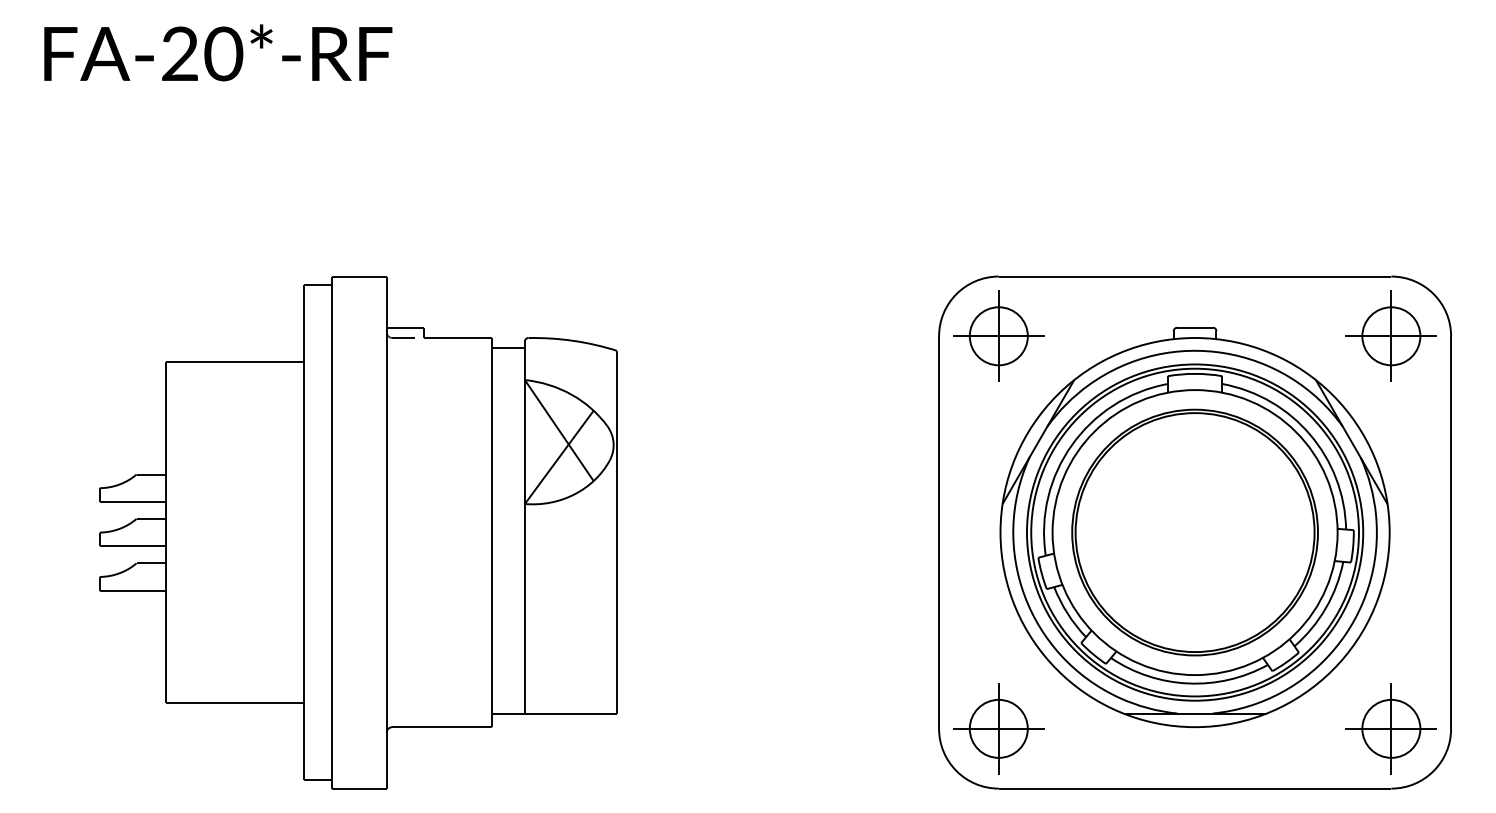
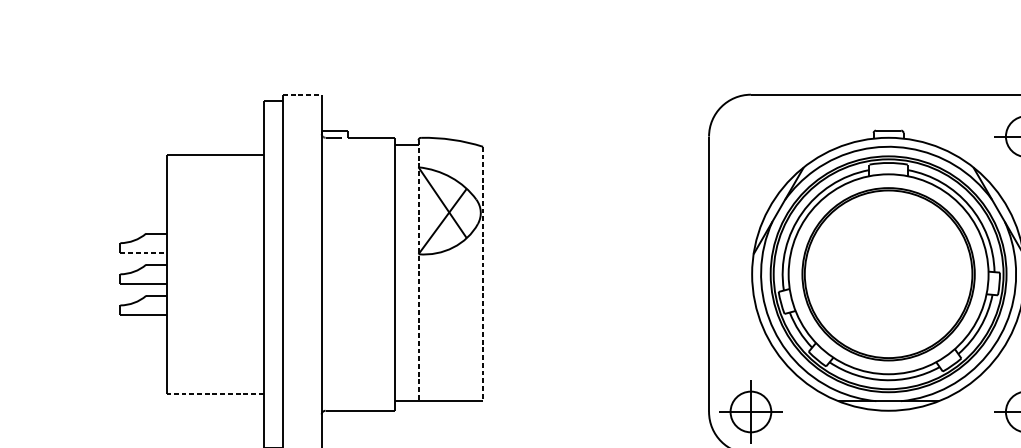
line: (359, 276) -> (302, 94), solid -> dashed
part: (998, 335) -> (750, 136), removed
line: (133, 501) -> (144, 252), solid -> dashed
line: (524, 527) -> (418, 270), solid -> dashed
line: (616, 532) -> (482, 274), solid -> dashed
line: (234, 703) -> (214, 394), solid -> dashed

